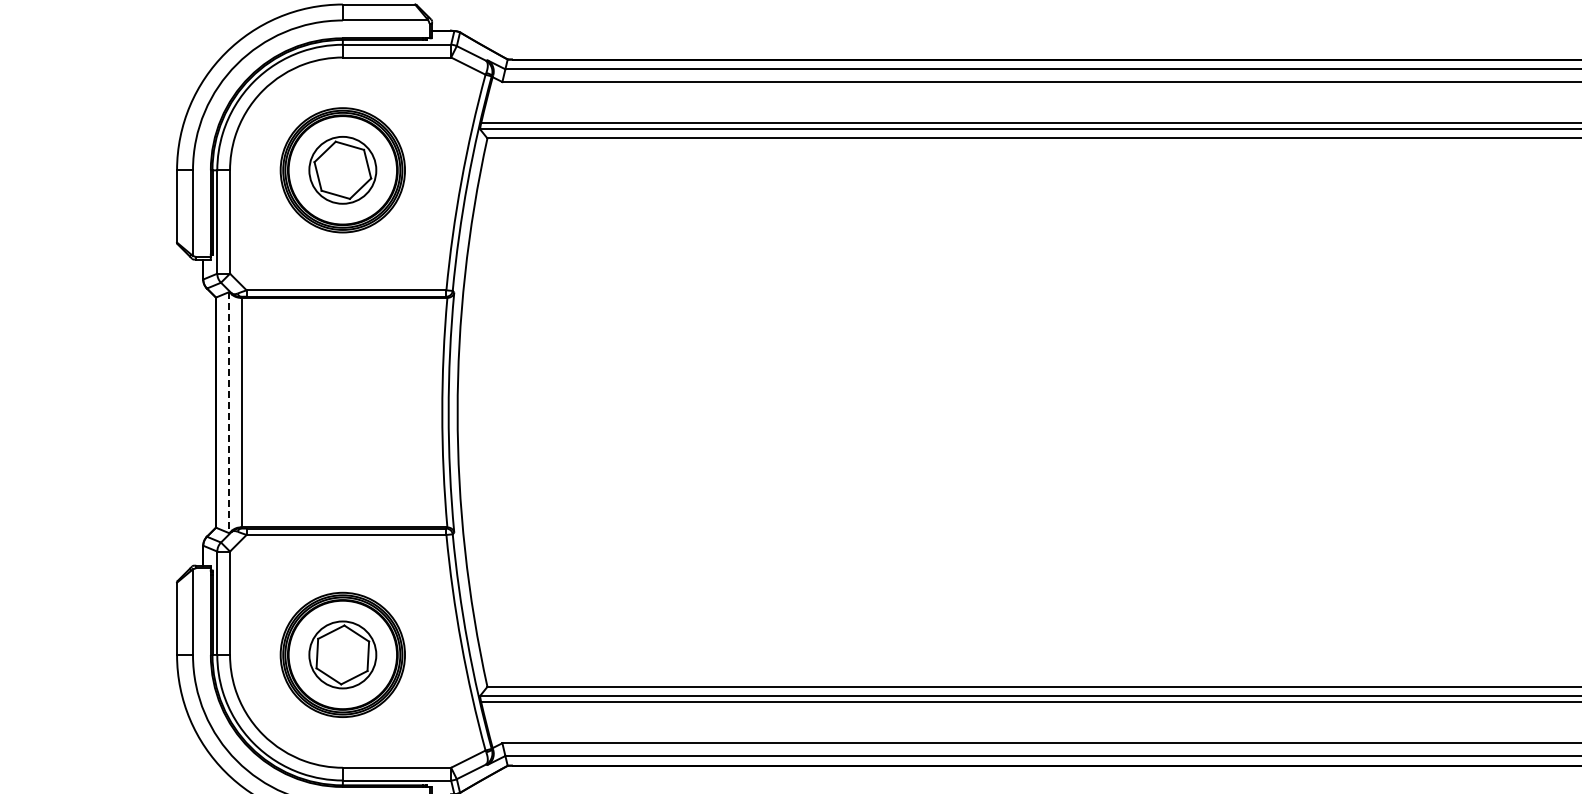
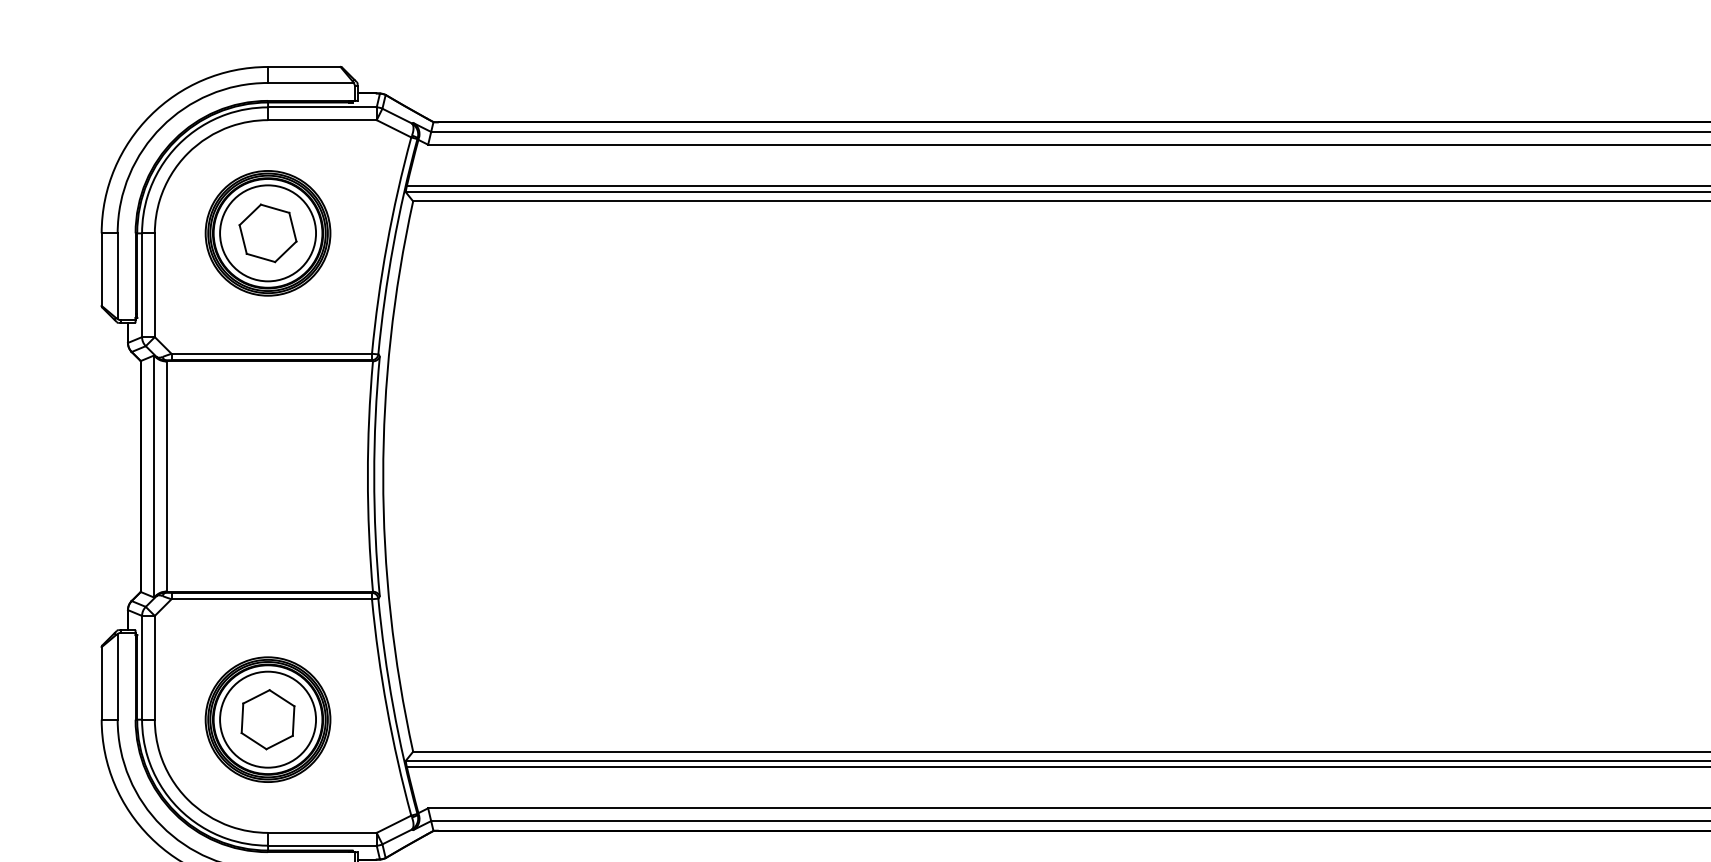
circle: (343, 170) -> (268, 233), size x1.43
line: (228, 412) -> (153, 476), dashed -> solid
circle: (343, 654) -> (268, 719), size x1.43

